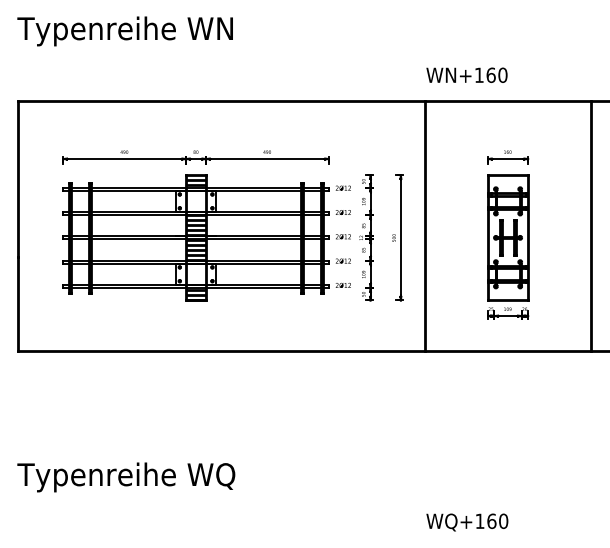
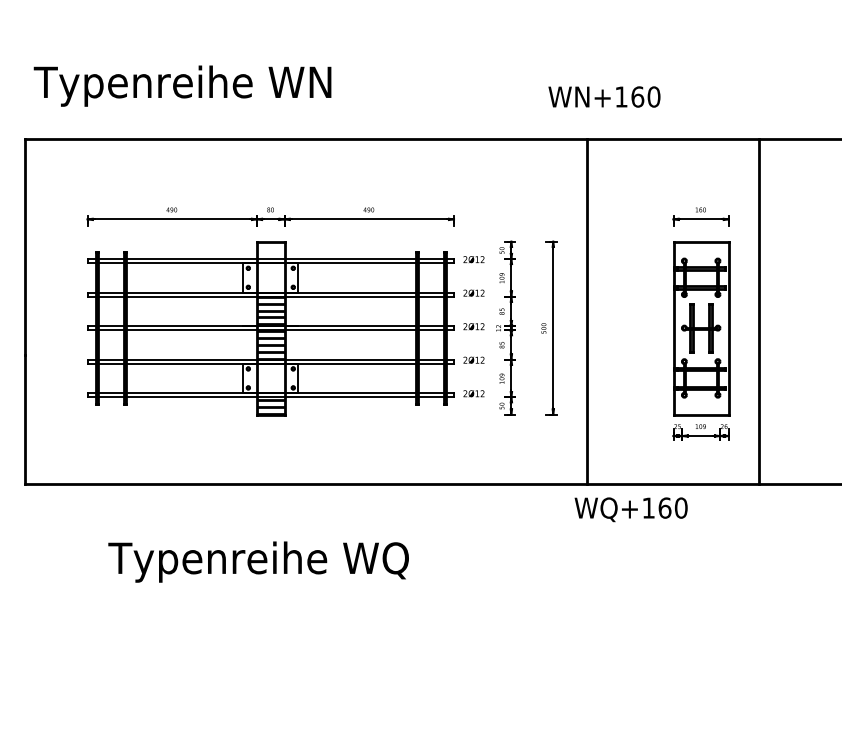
text: (124, 31) -> (181, 86), moved
text: (466, 74) -> (603, 95), moved
hatch: (196, 182) -> (271, 251), removed
line: (591, 225) -> (759, 311), moved
text: (126, 477) -> (258, 562), moved
text: (467, 522) -> (631, 509), moved

